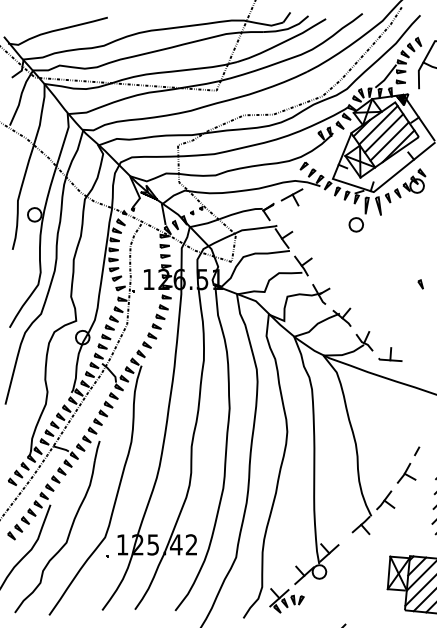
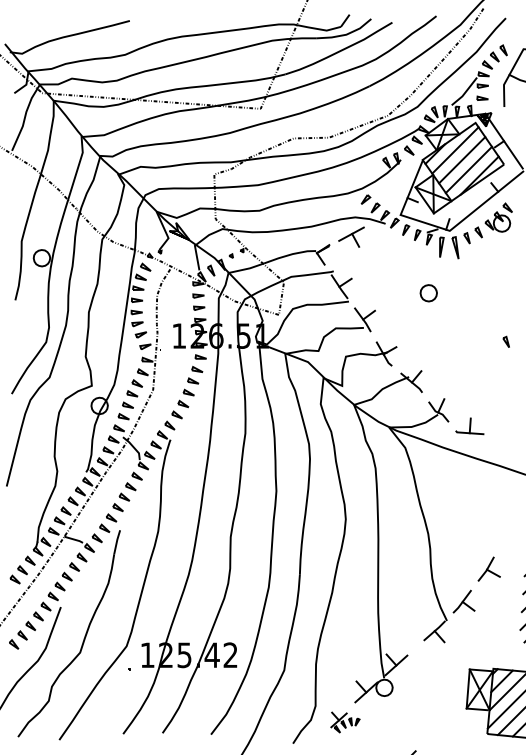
part: (356, 225) -> (428, 293), moved
line: (416, 451) -> (501, 542), removed
part: (287, 600) -> (345, 722), size x0.7

